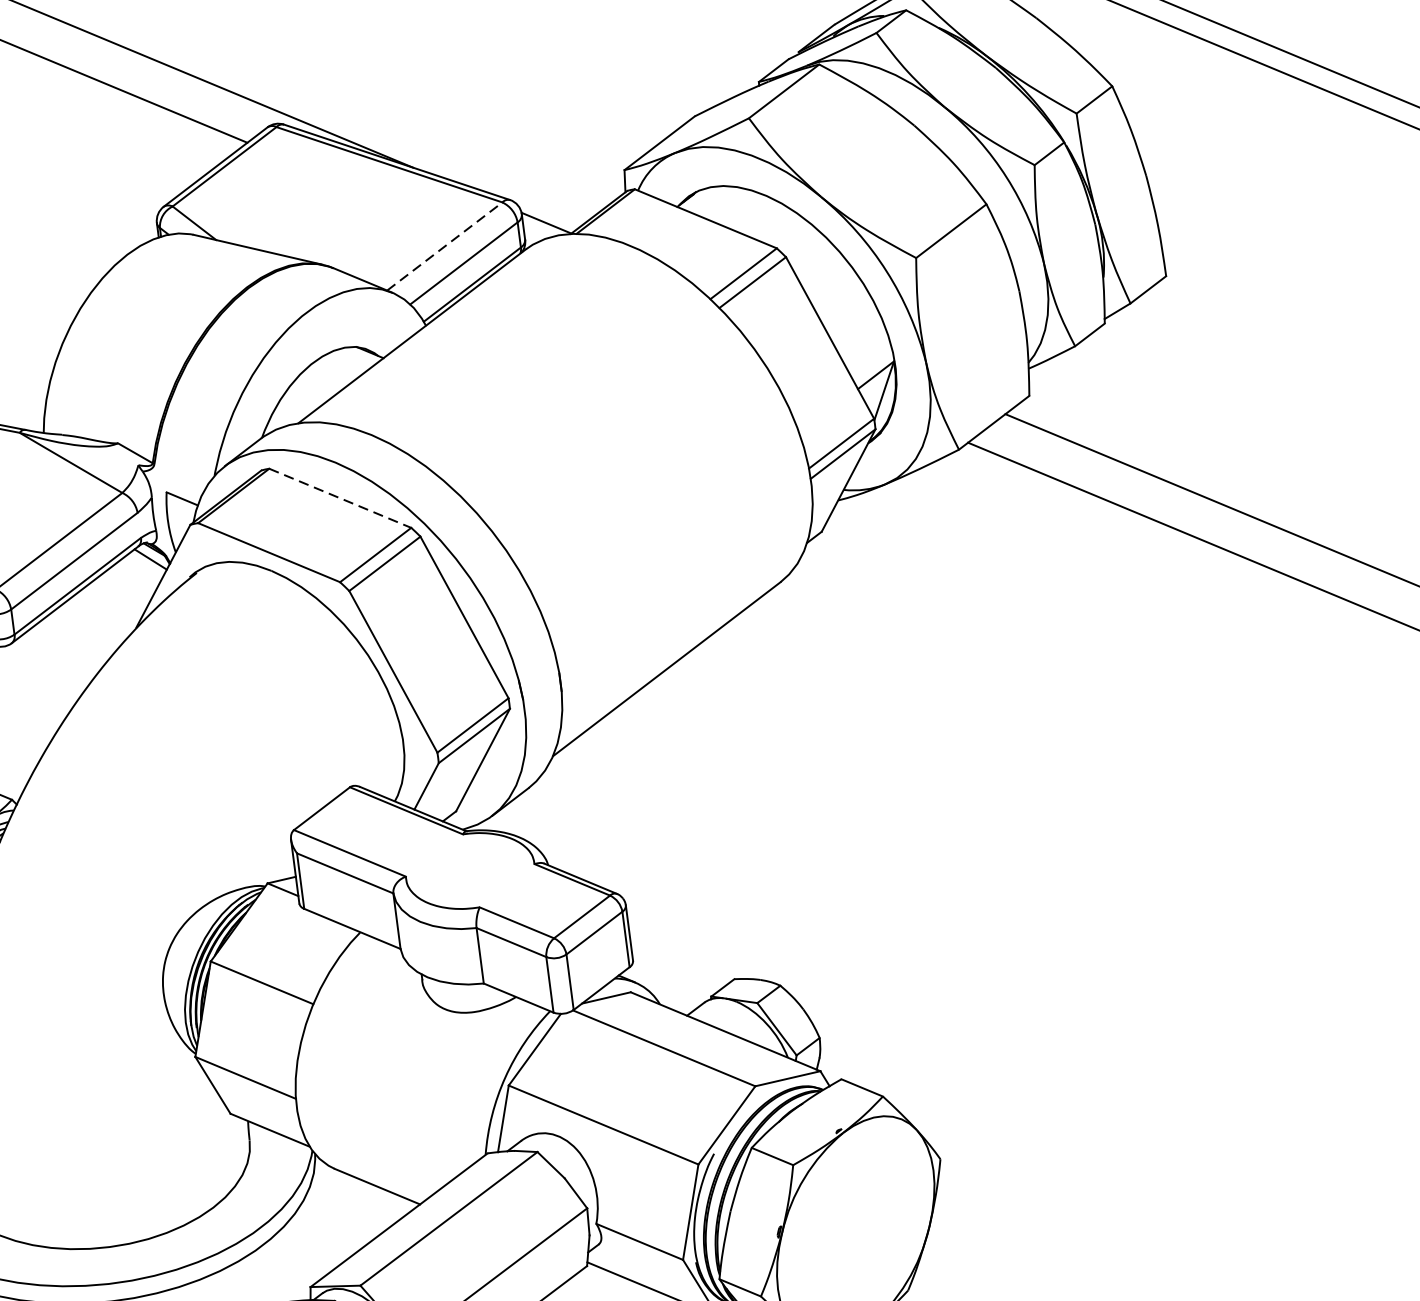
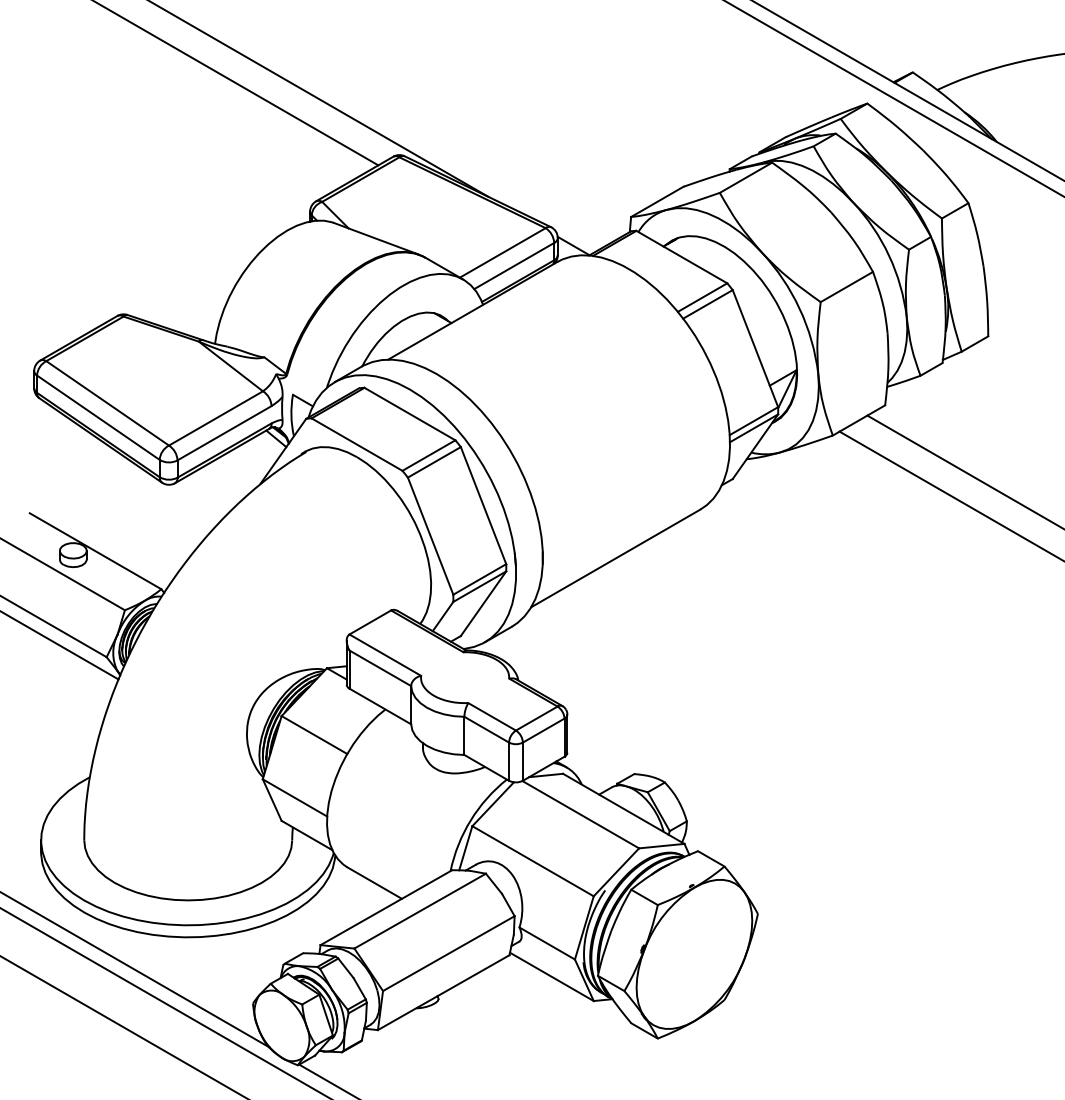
line: (445, 245) -> (503, 252), dashed -> solid
line: (341, 498) -> (410, 414), dashed -> solid

